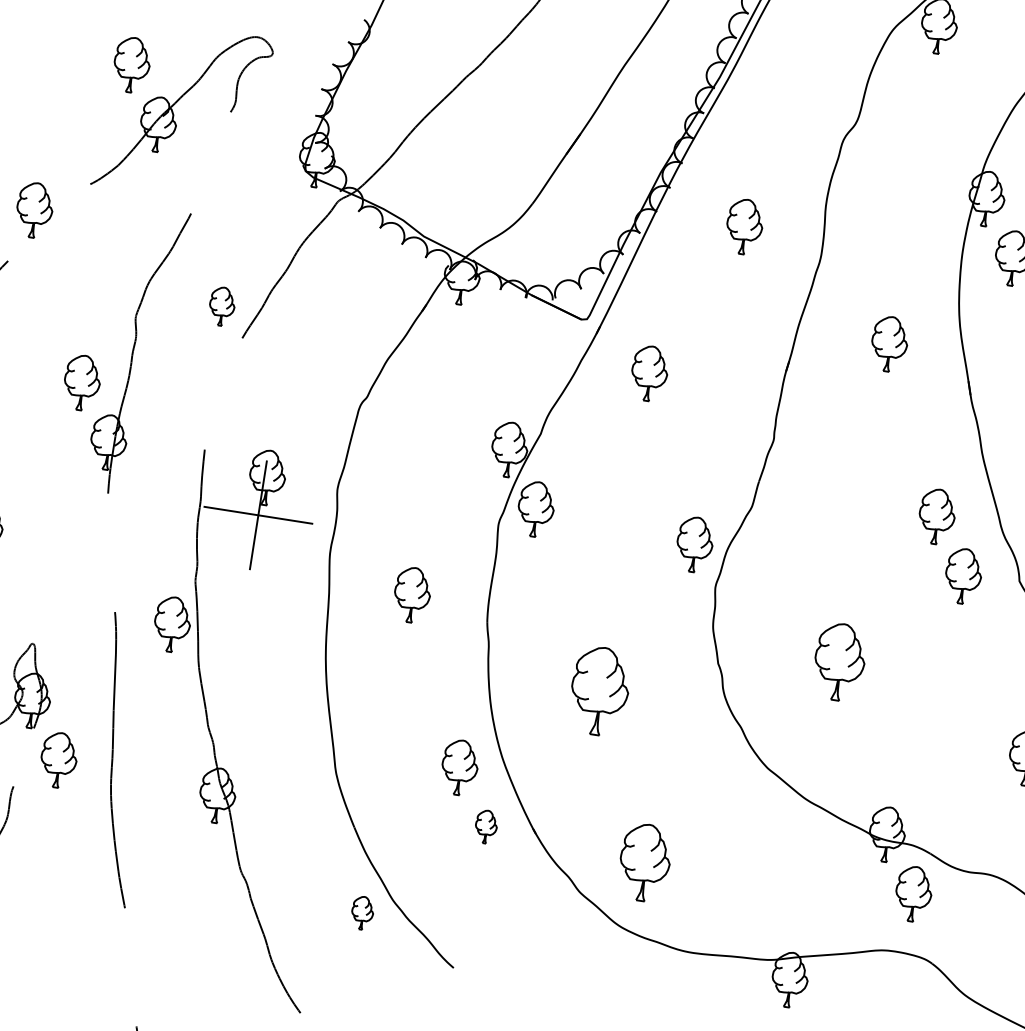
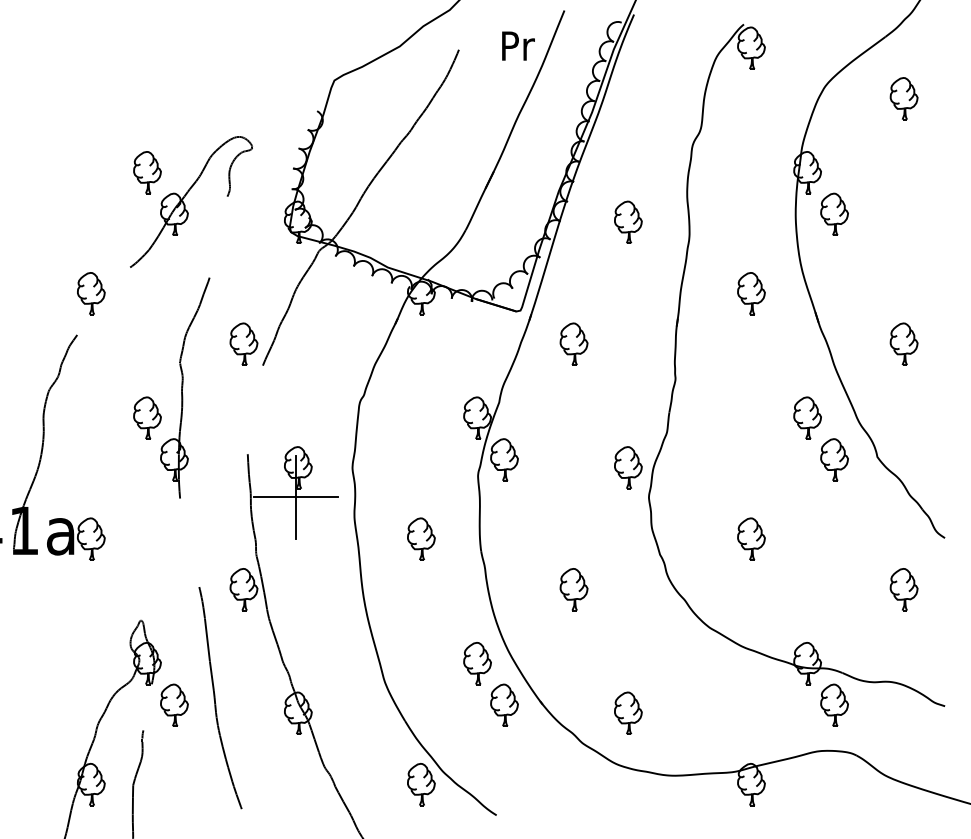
part: (221, 305) -> (243, 343), size x1.43
part: (839, 661) -> (751, 538), size x0.71
part: (599, 691) -> (573, 589), size x0.62
part: (486, 826) -> (504, 704), size x1.67
part: (645, 861) -> (628, 712), size x0.71
part: (362, 912) -> (421, 784), size x1.67

